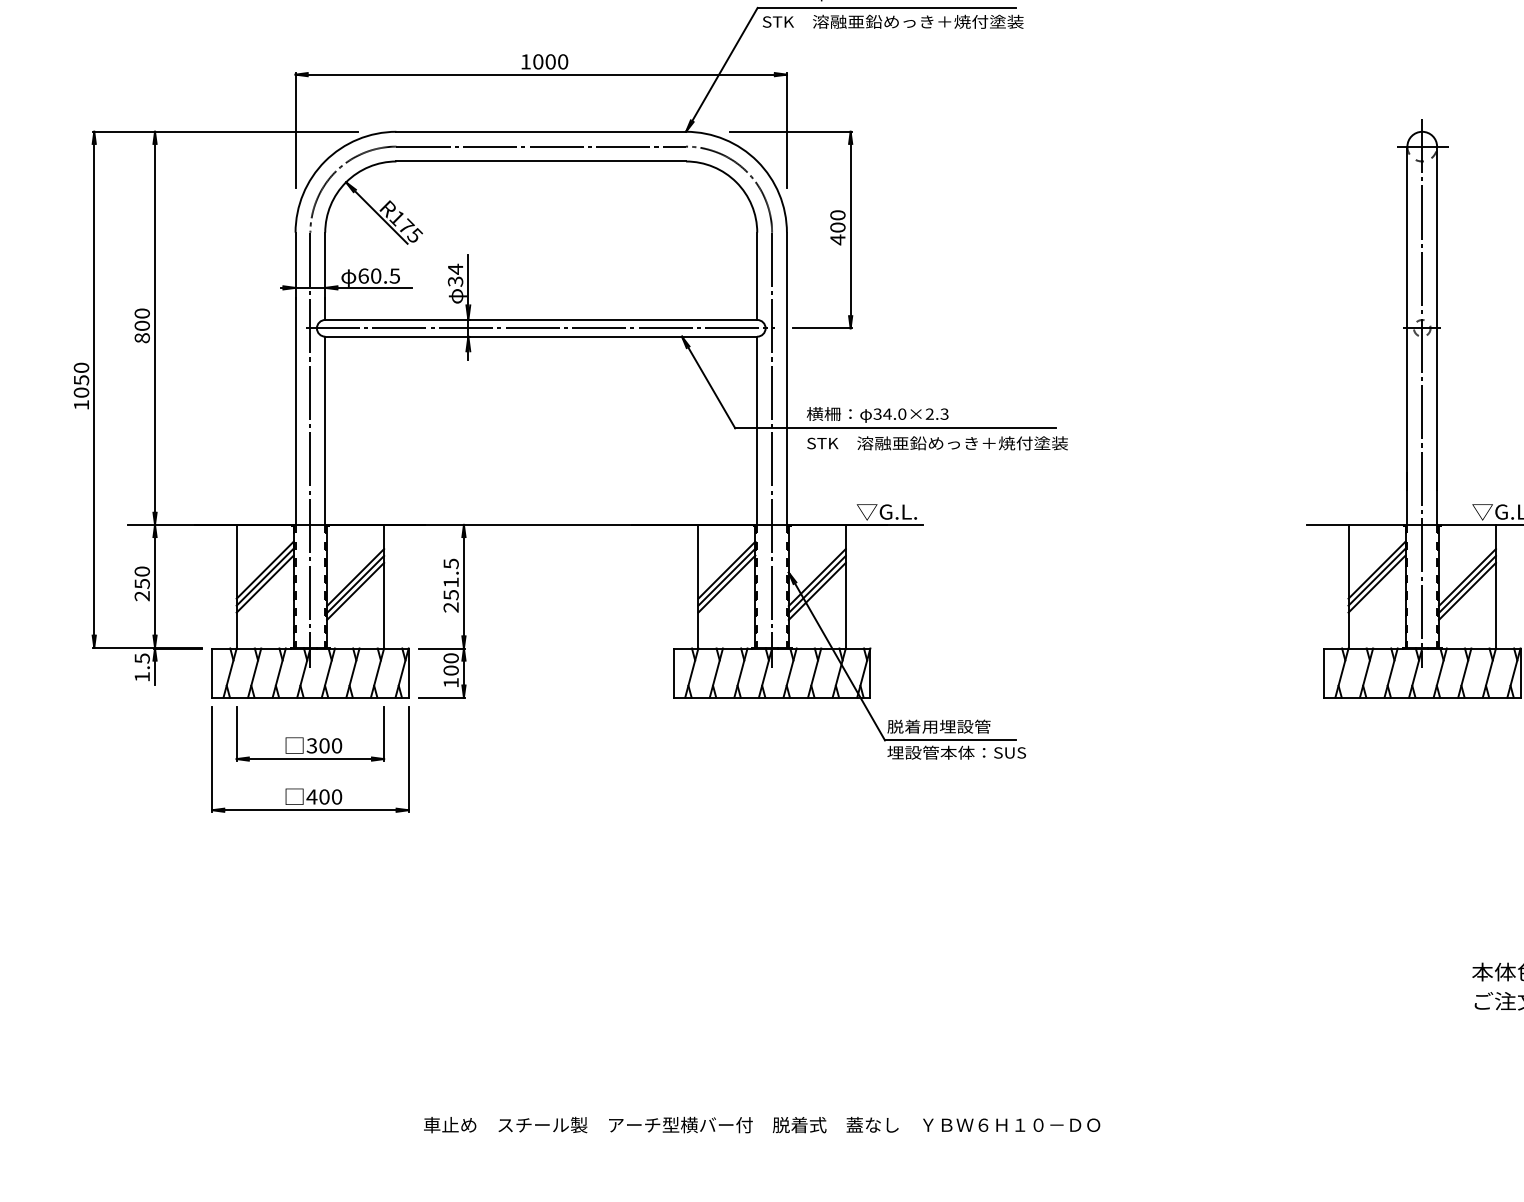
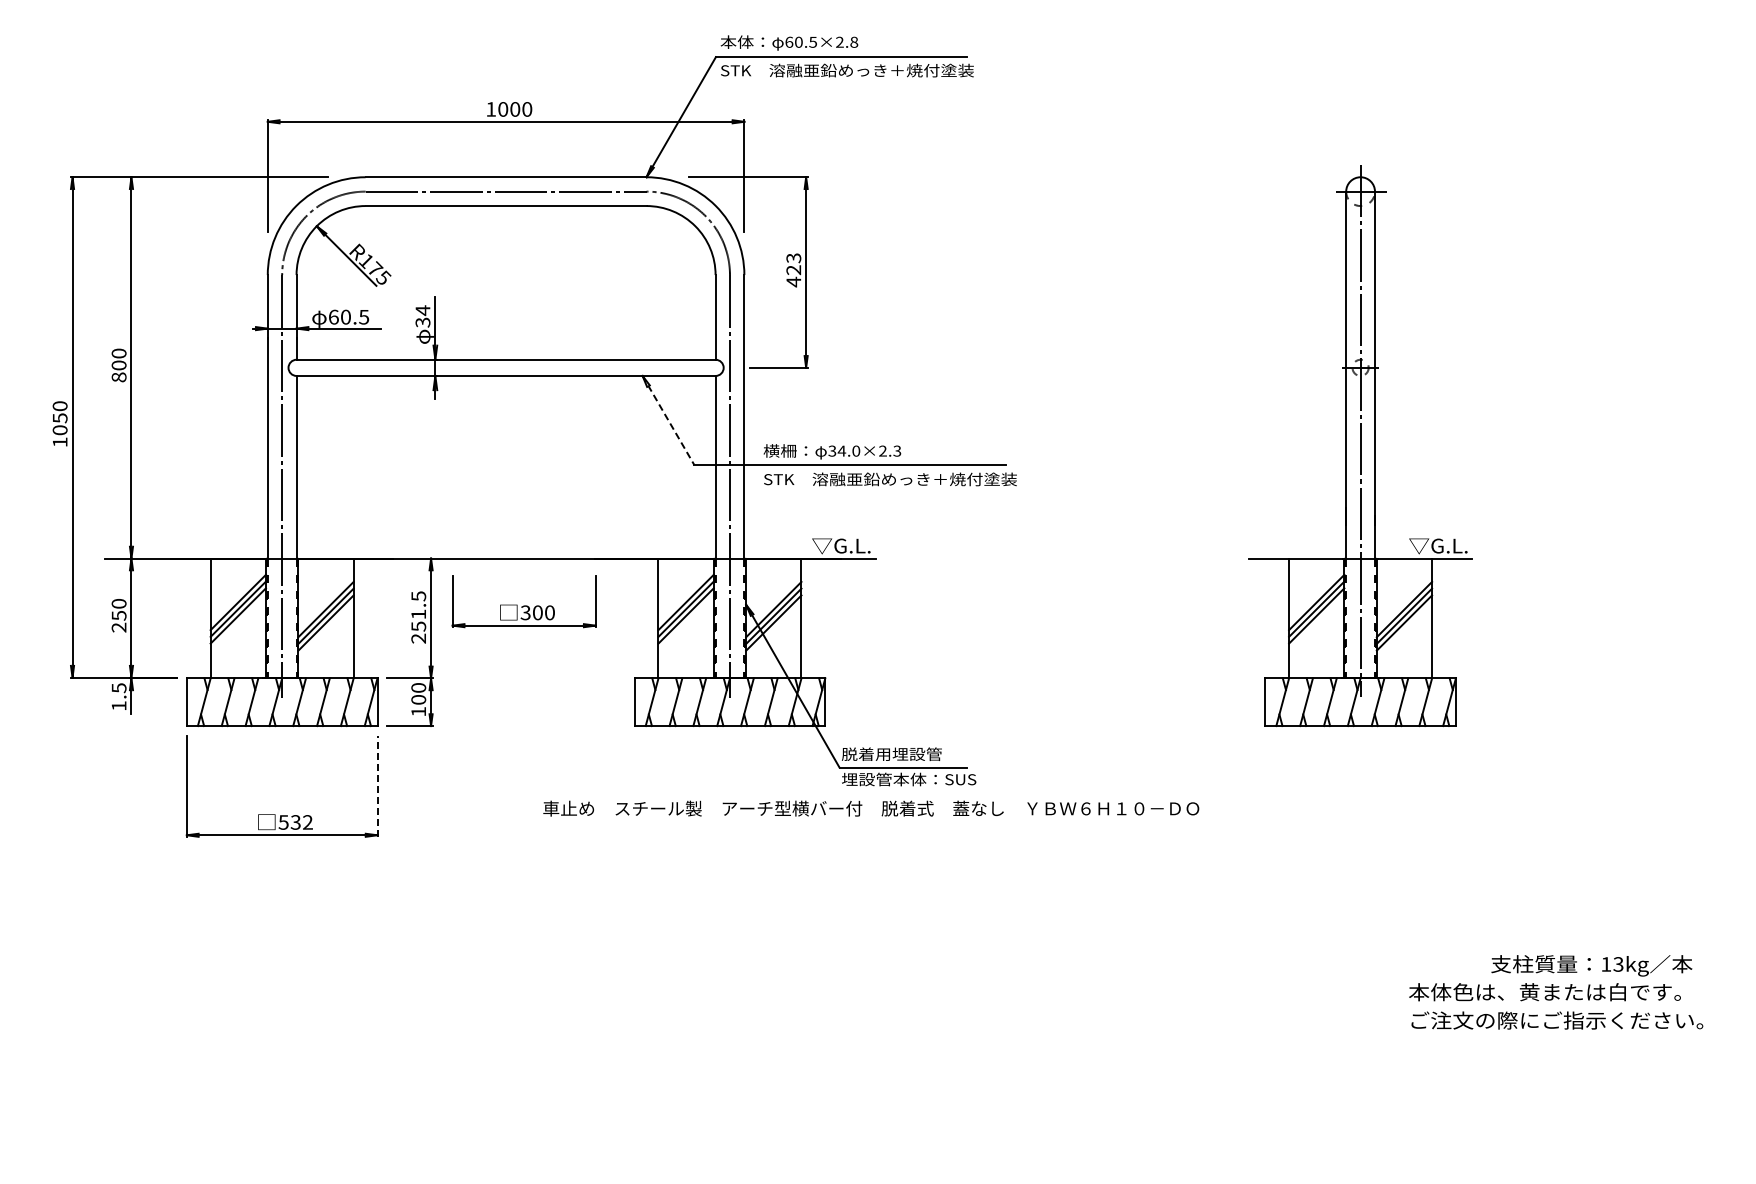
text: (837, 221) -> (793, 264), 400 -> 423
line: (539, 327) -> (504, 367), removed
line: (708, 382) -> (668, 420), solid -> dashed
part: (309, 734) -> (523, 601), moved
line: (408, 759) -> (377, 786), solid -> dashed
text: (324, 797) -> (295, 822), 400 -> 532
text: (762, 1124) -> (871, 808), moved

